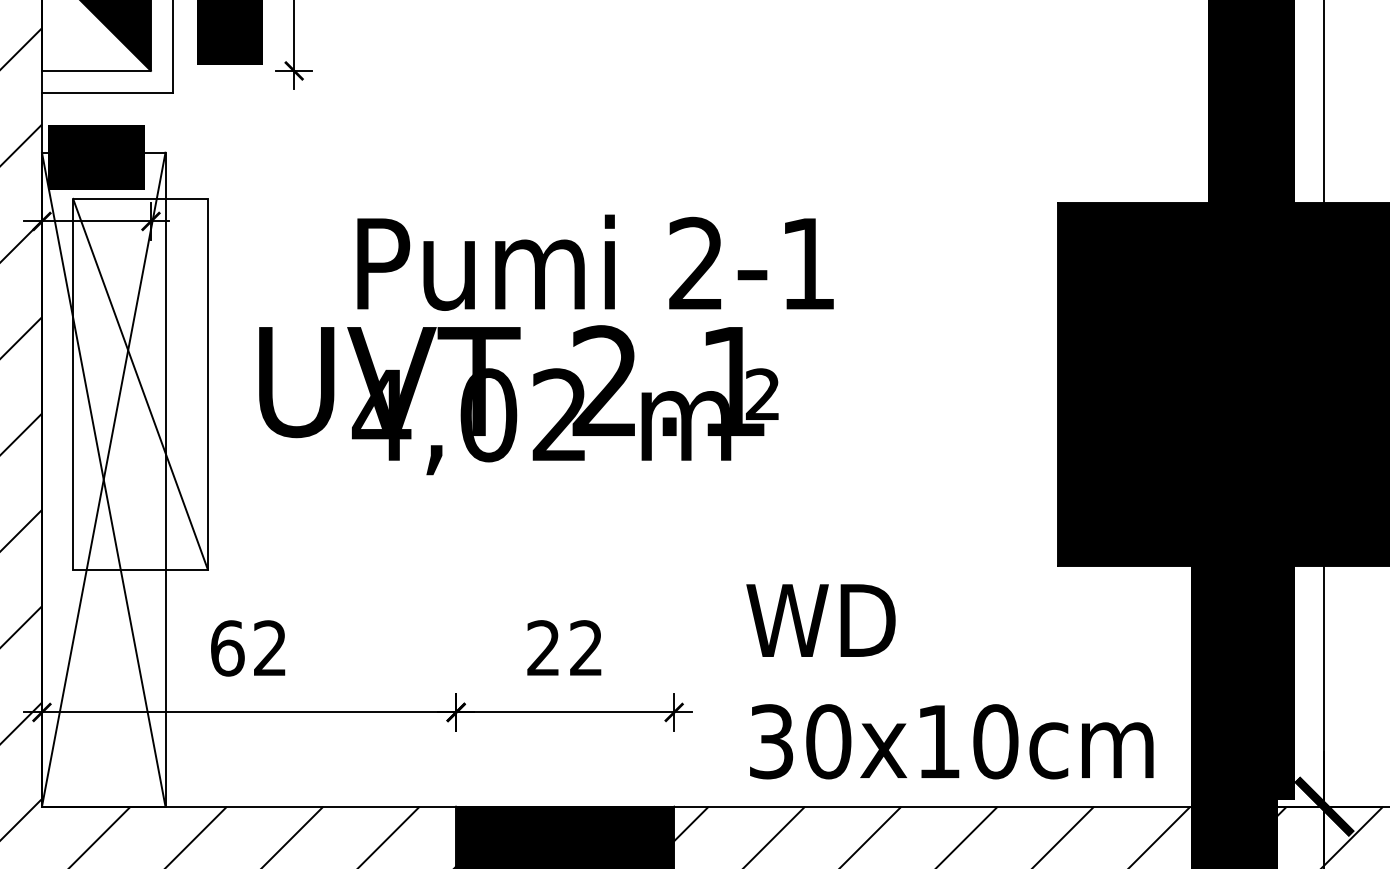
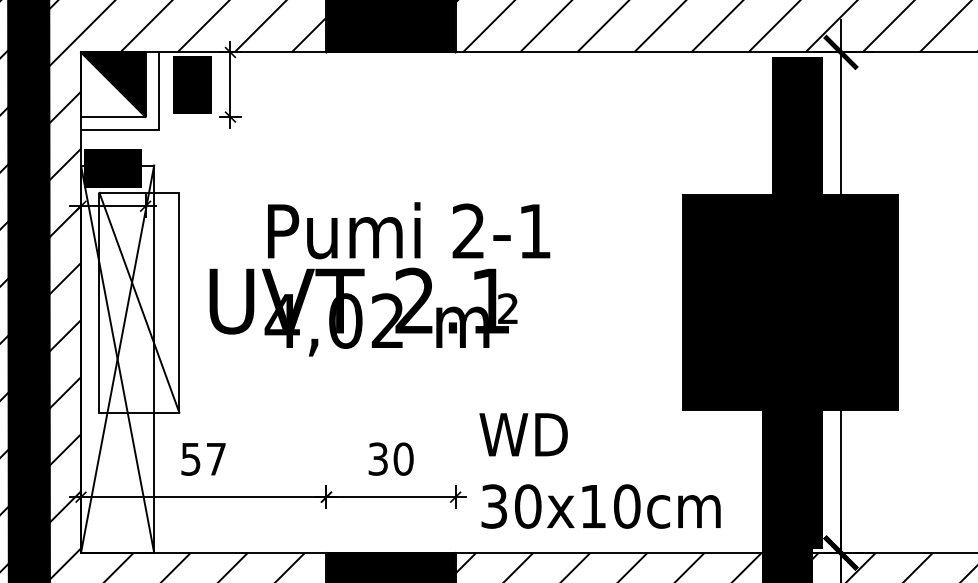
text: (248, 647) -> (203, 458), 62 -> 57
text: (564, 647) -> (390, 458), 22 -> 30
text: (949, 680) -> (599, 470), moved

